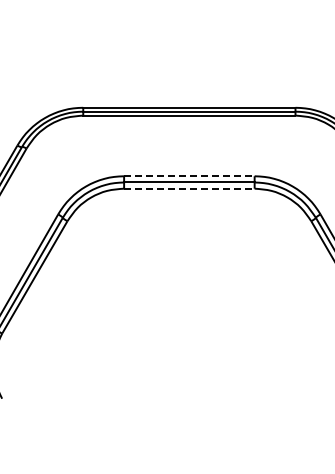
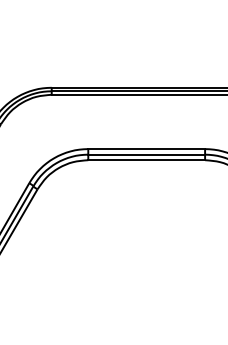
line: (189, 176) -> (146, 149), dashed -> solid
line: (189, 188) -> (146, 160), dashed -> solid

